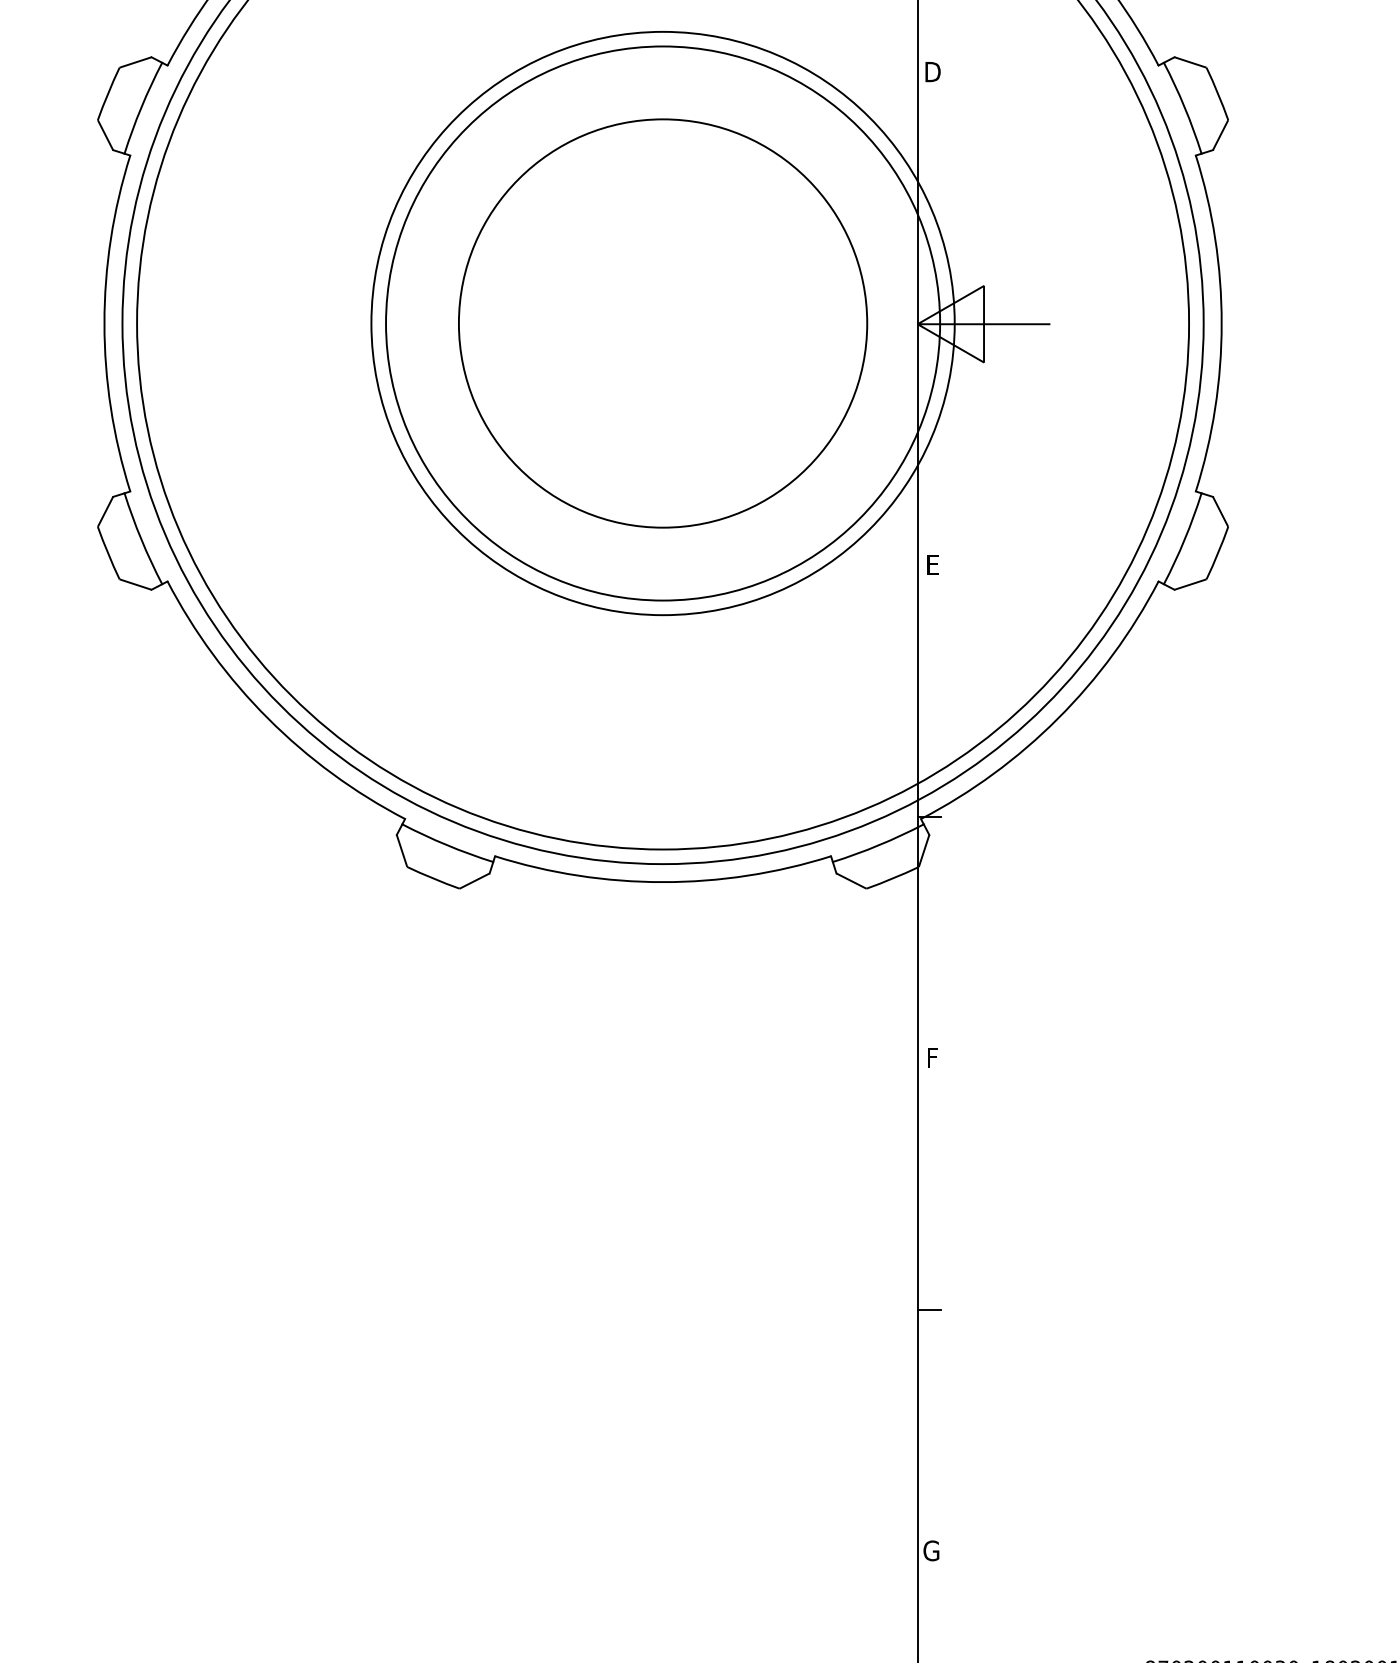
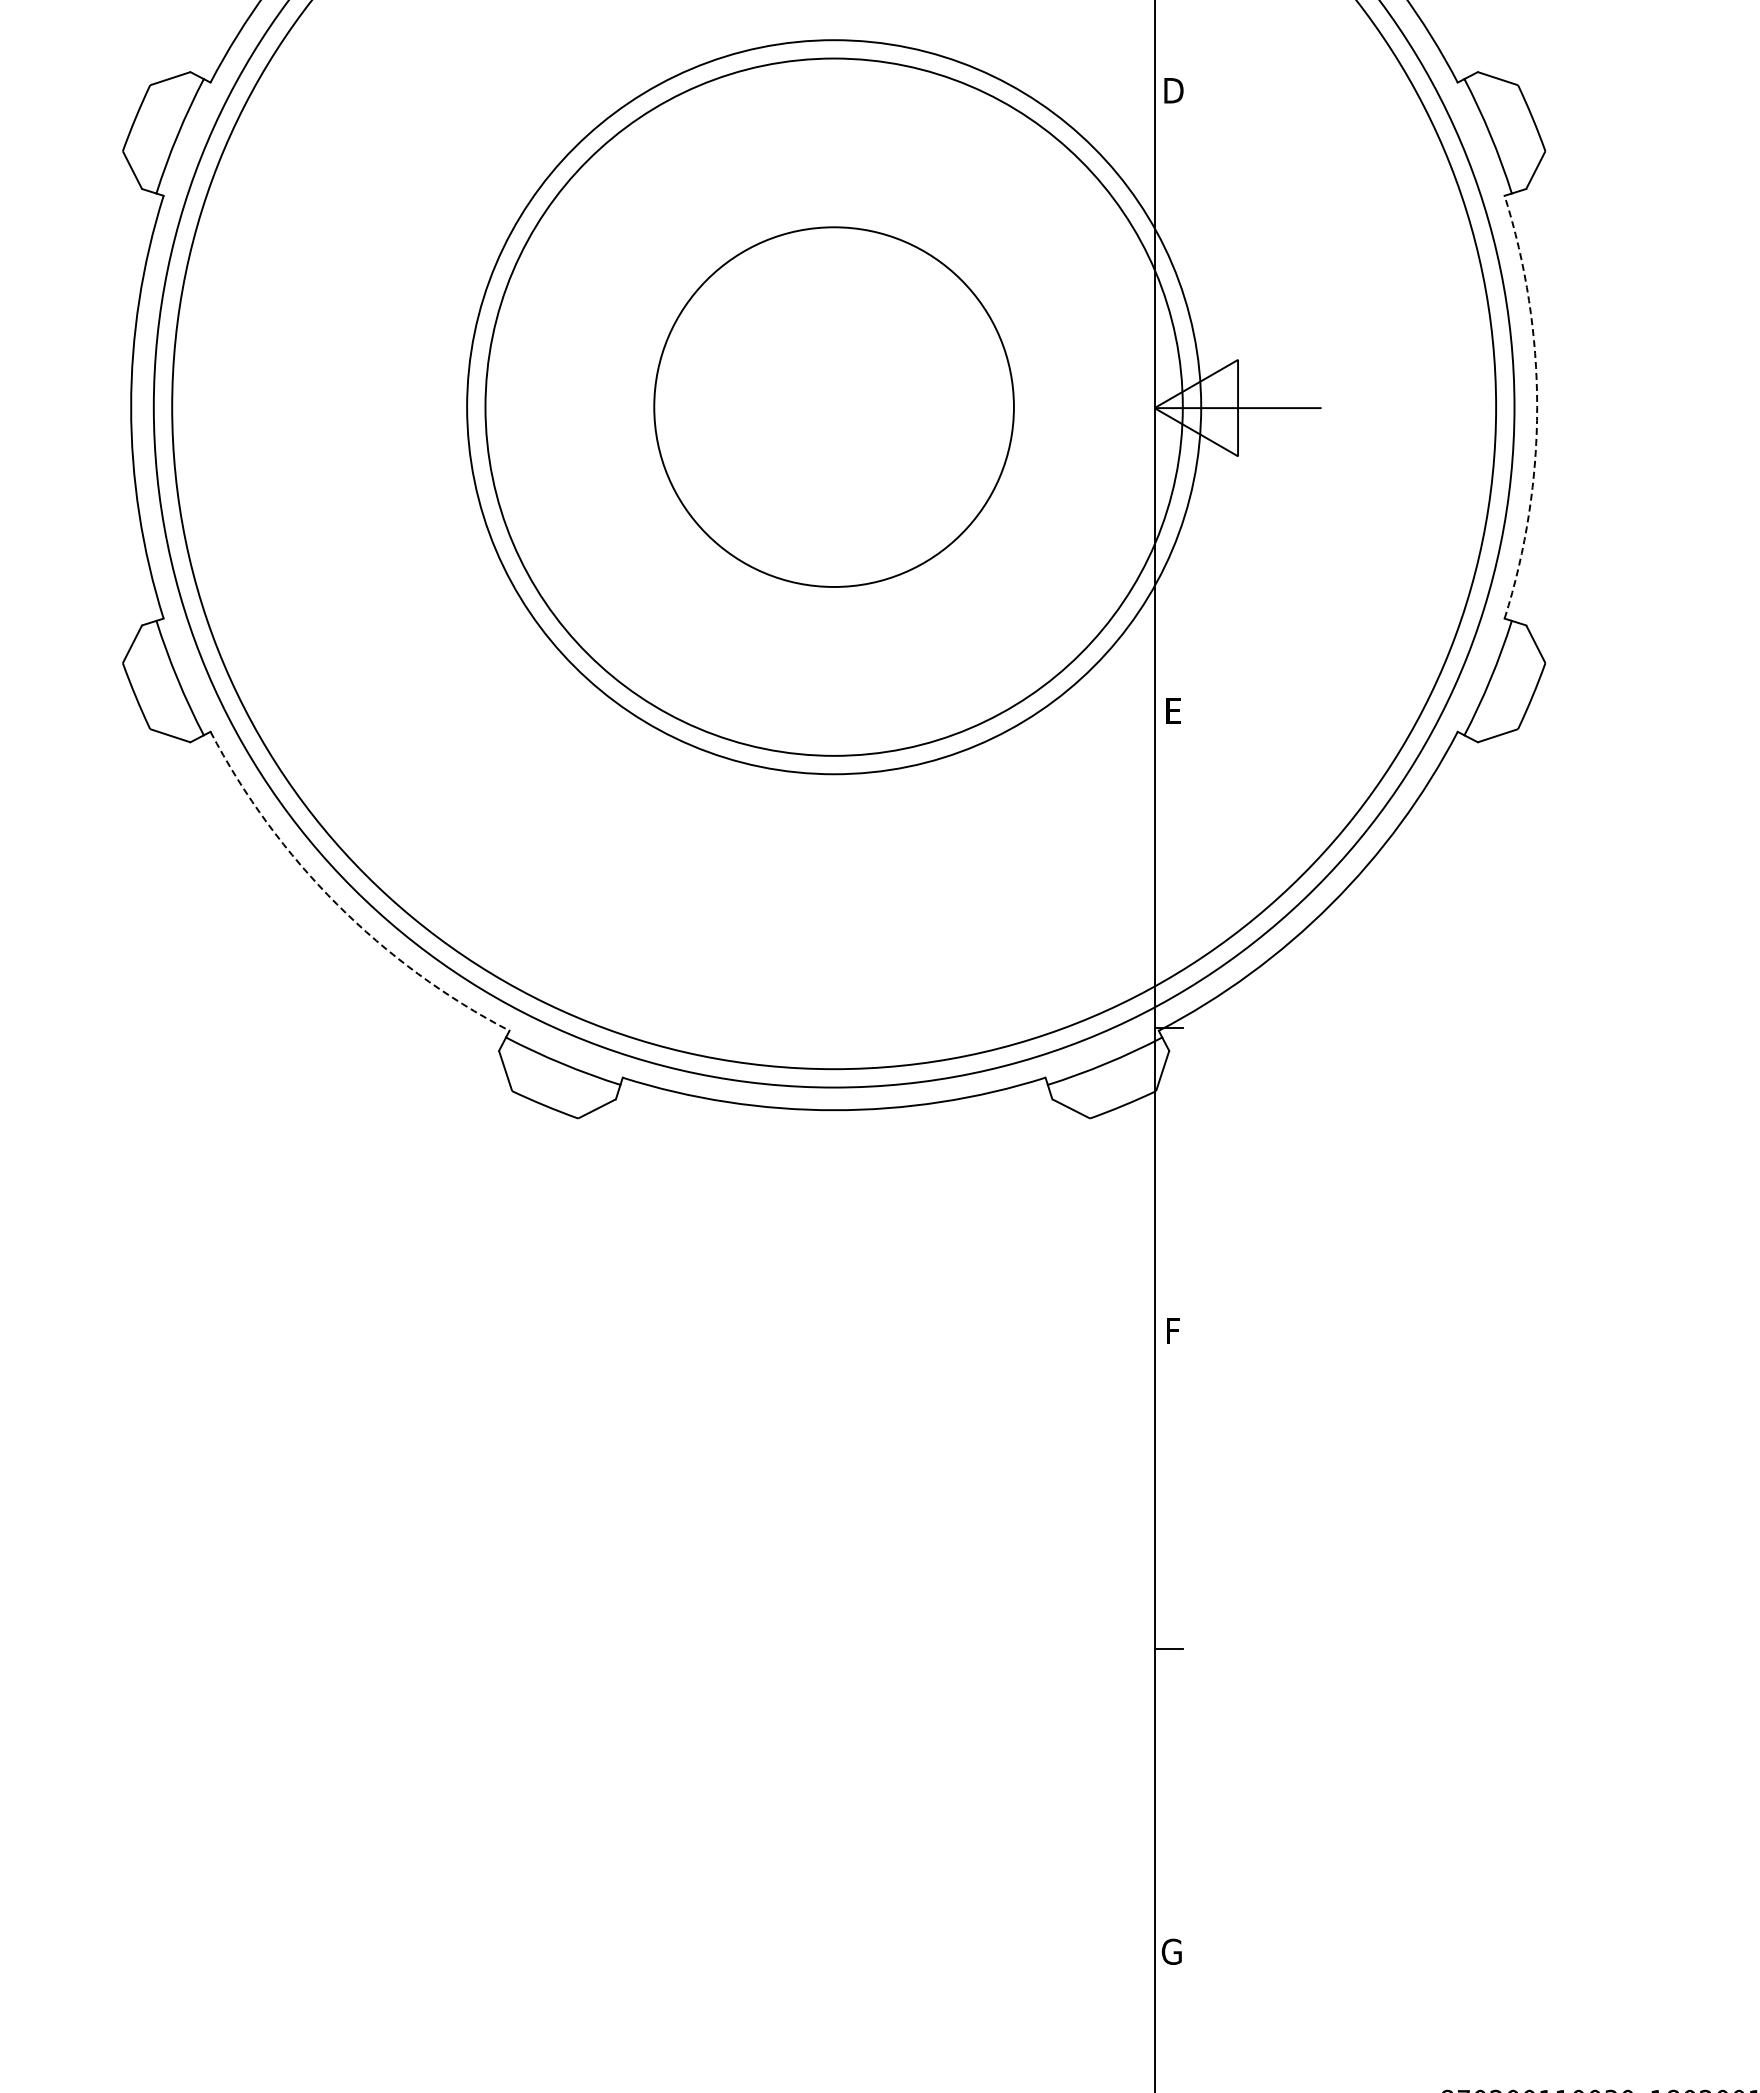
circle: (662, 322) -> (833, 406), size x0.7
arc: (1221, 323) -> (1537, 407), solid -> dashed
arc: (268, 718) -> (337, 904), solid -> dashed

